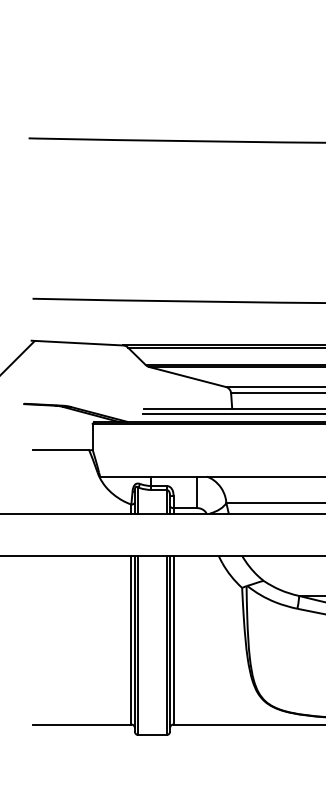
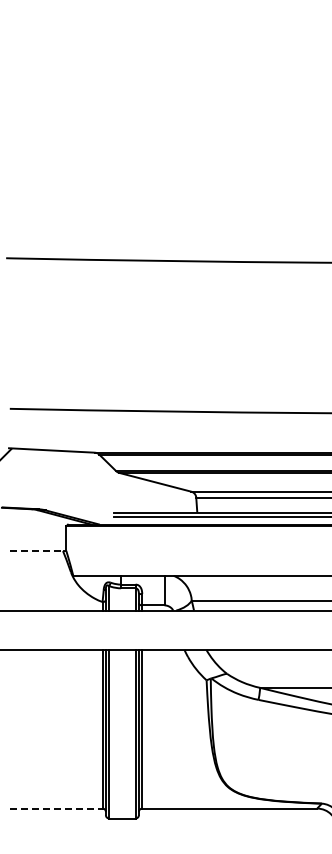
line: (62, 450) -> (37, 551), solid -> dashed
line: (82, 724) -> (56, 808), solid -> dashed

